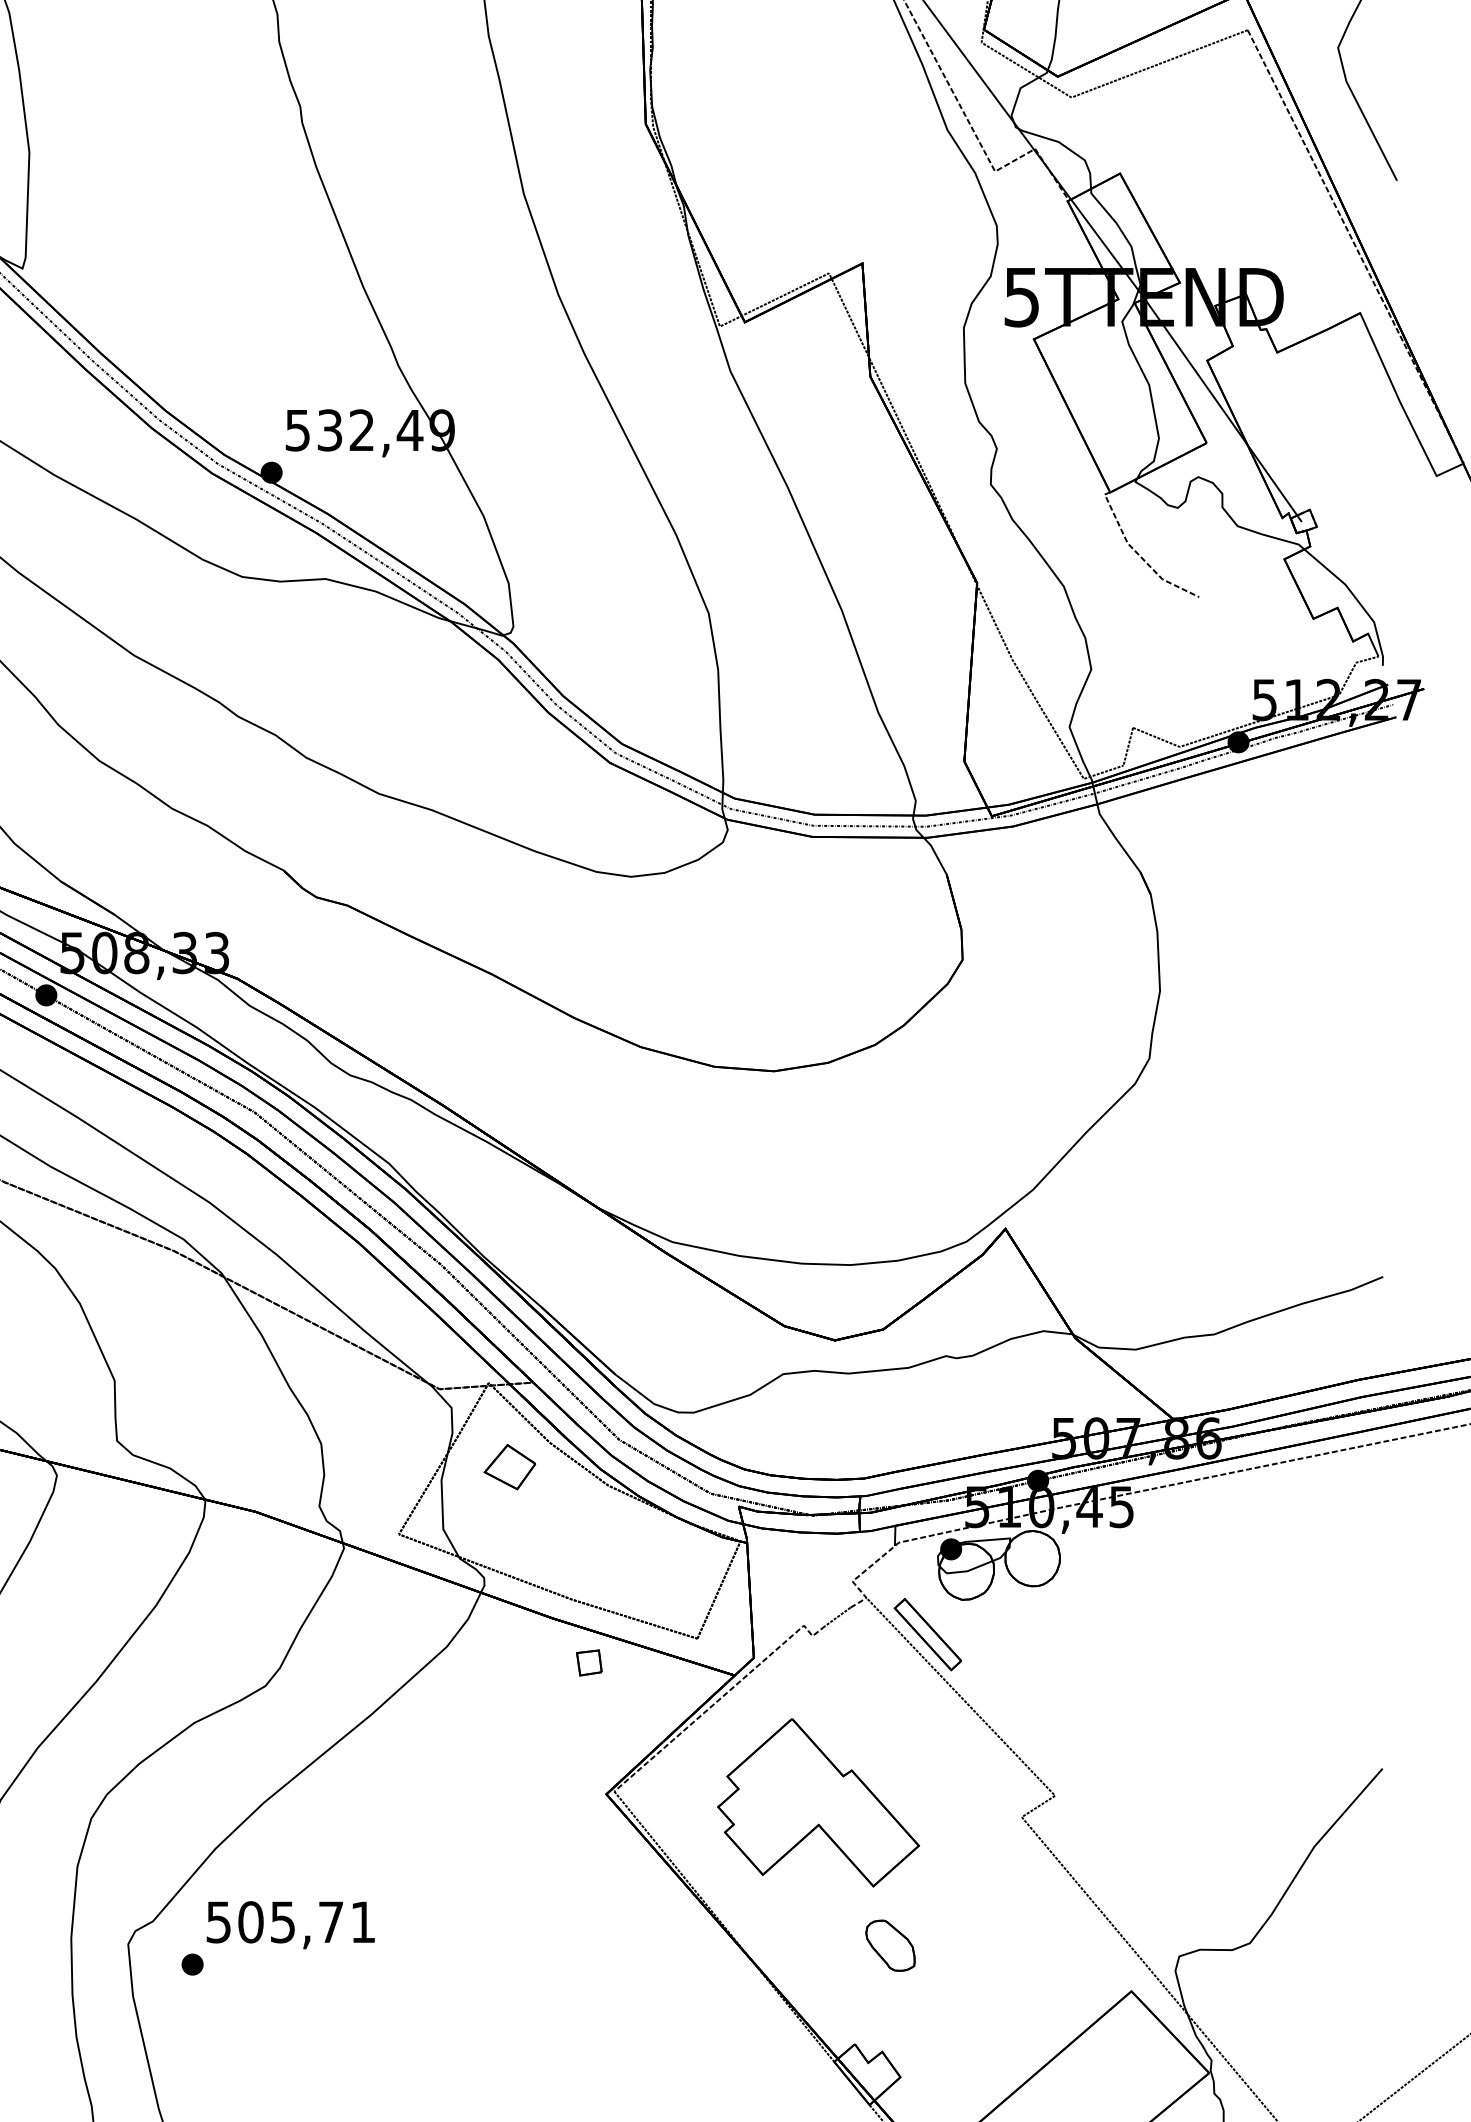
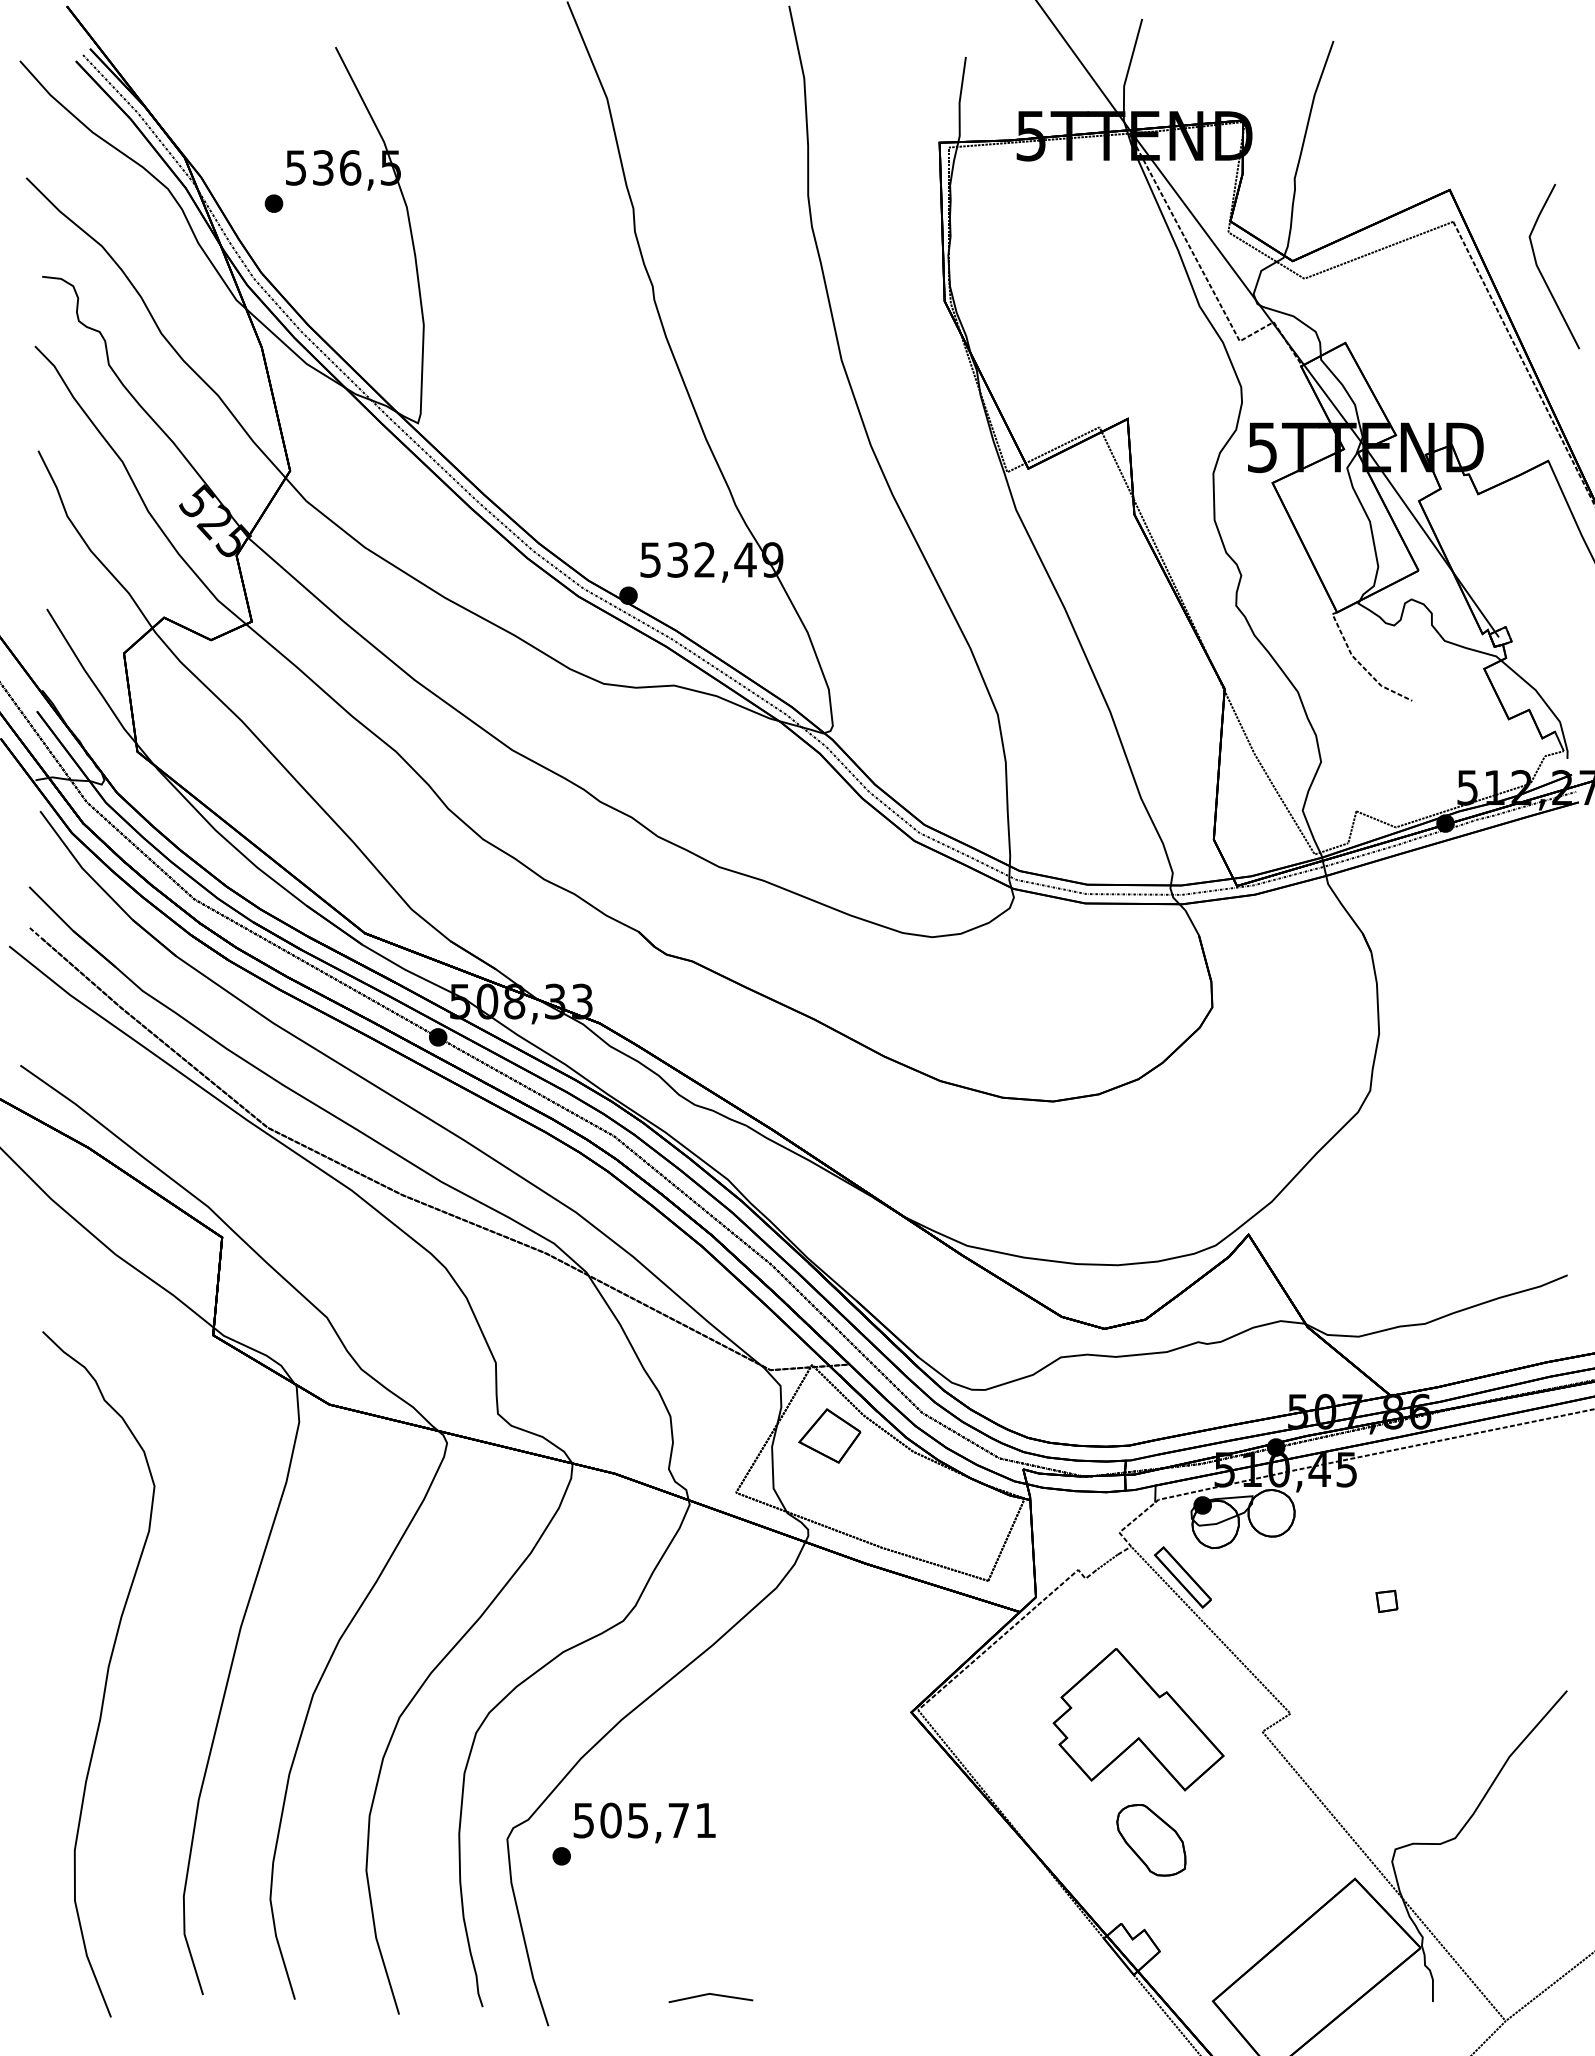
part: (509, 1466) -> (829, 1435), size x1.43
part: (588, 1663) -> (1386, 1601), moved
part: (818, 1802) -> (1138, 1719), moved
part: (890, 1945) -> (1151, 1840), size x1.67

